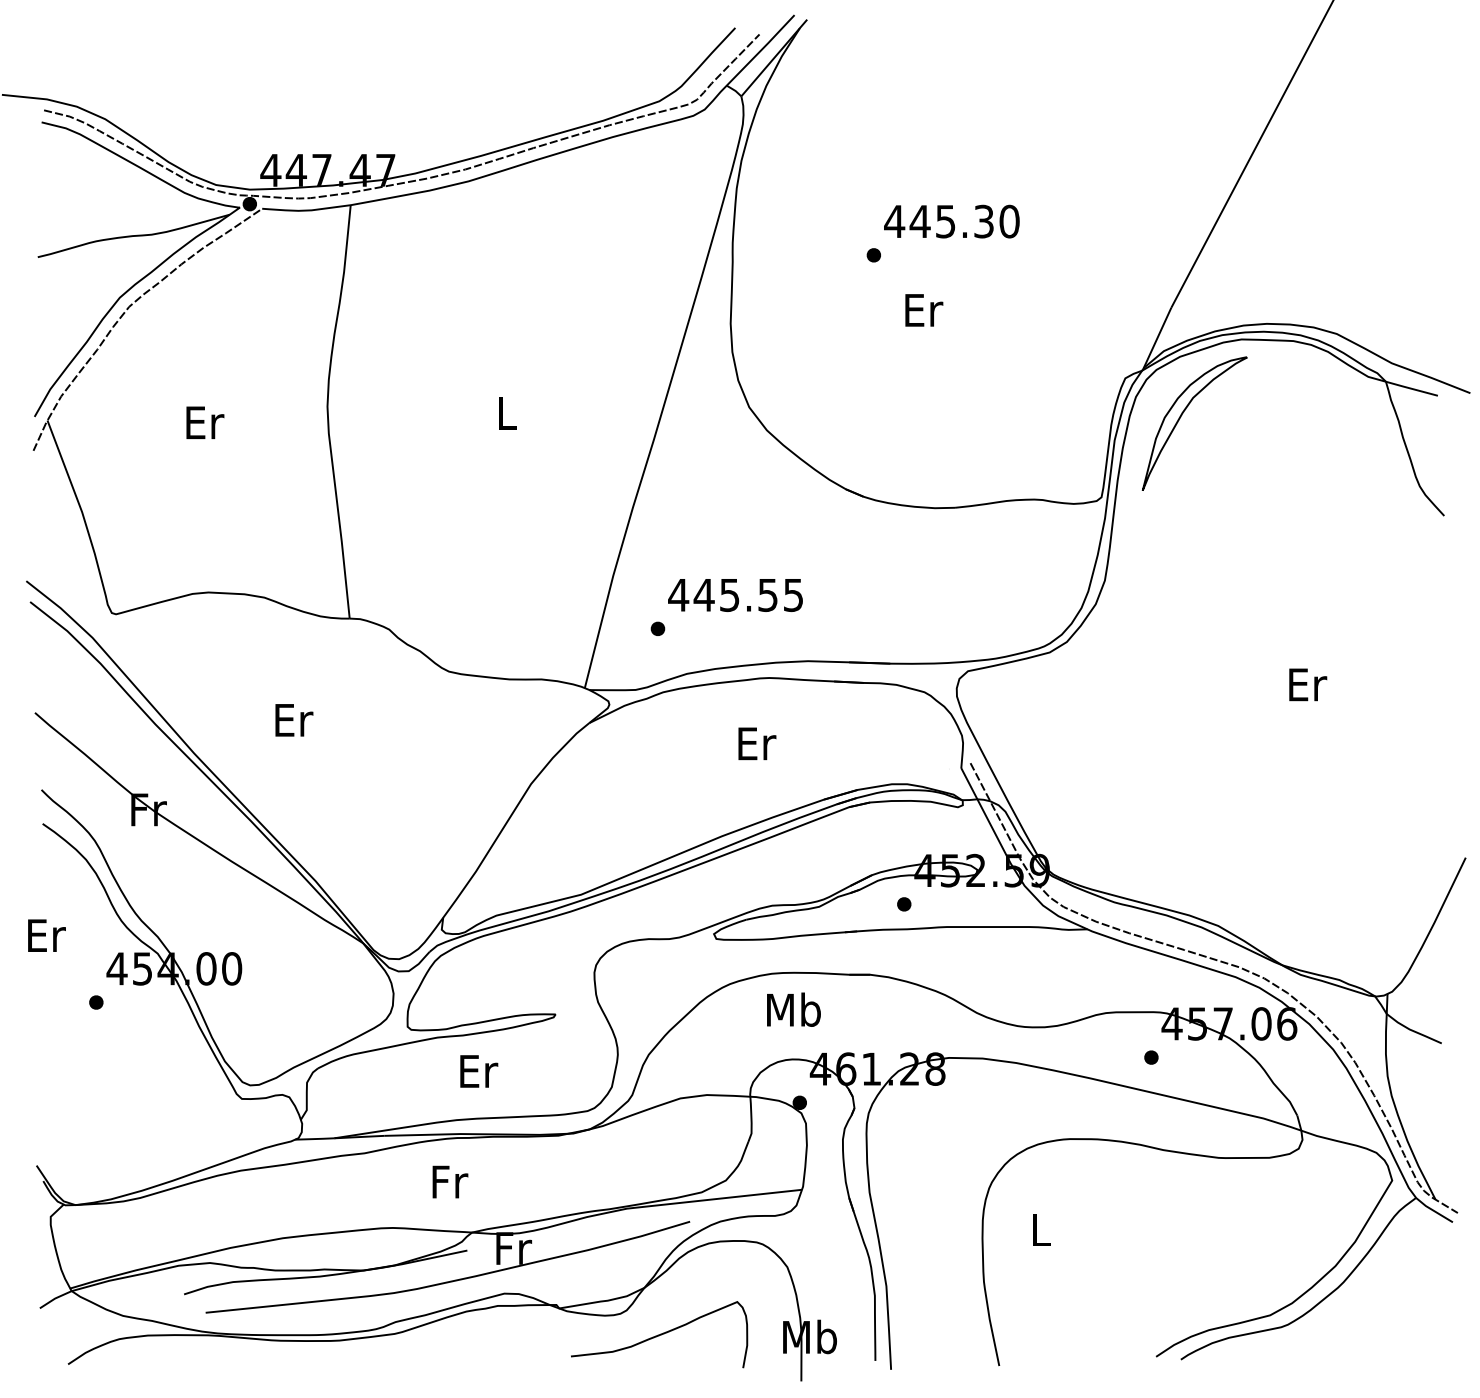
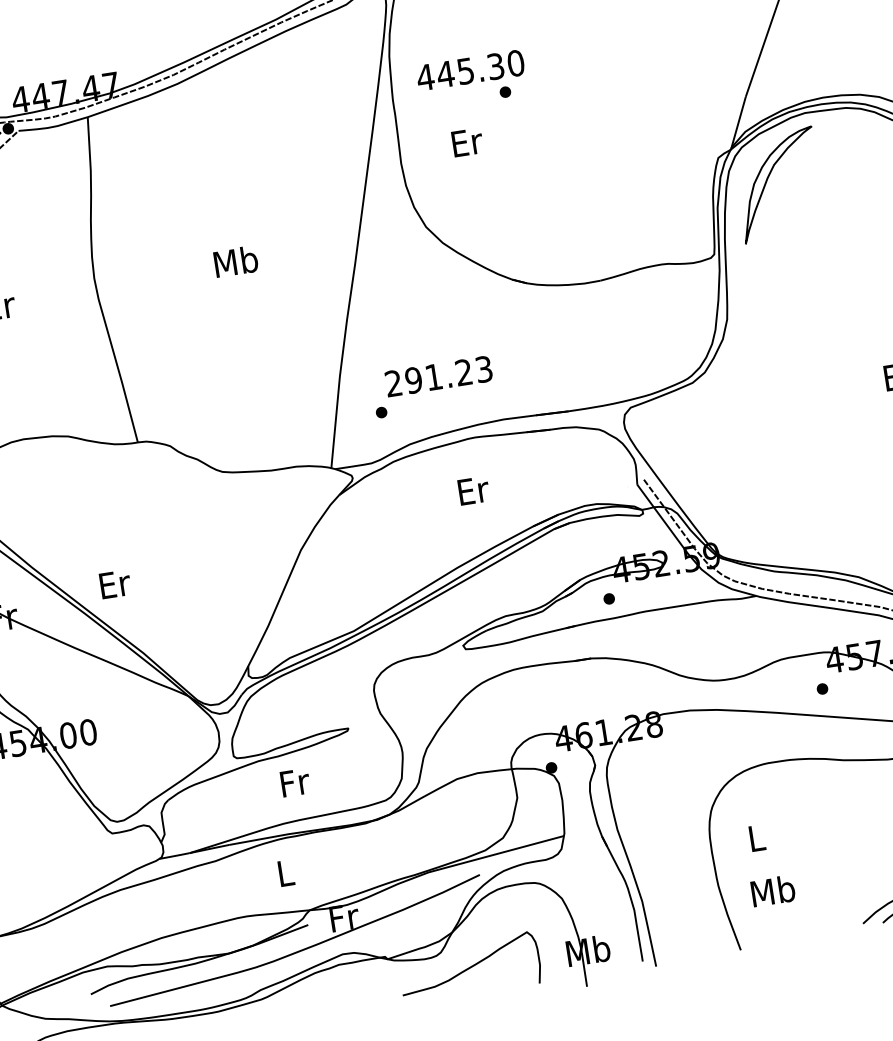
text: (951, 221) -> (470, 70), moved
text: (924, 310) -> (467, 142), moved
text: (506, 413) -> (235, 261), L -> Mb
text: (735, 595) -> (438, 376), 445.55 -> 291.23
text: (294, 720) -> (115, 584), moved
text: (793, 1009) -> (772, 890), moved
text: (479, 1071) -> (295, 782), Er -> Fr
text: (450, 1181) -> (286, 872), Fr -> L

